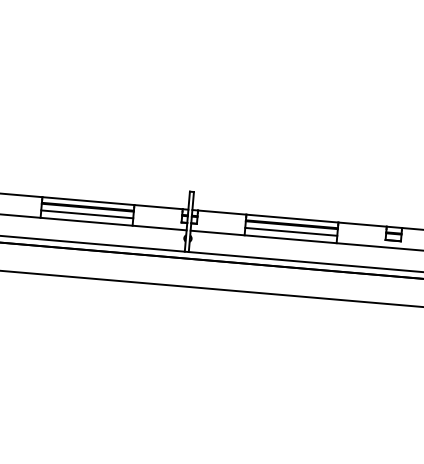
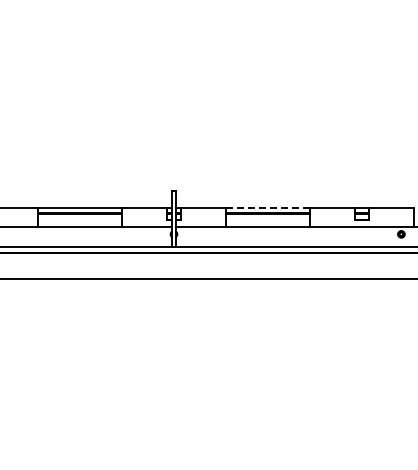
line: (86, 214) -> (79, 220), removed
line: (292, 218) -> (268, 207), solid -> dashed
line: (290, 232) -> (267, 220), removed

